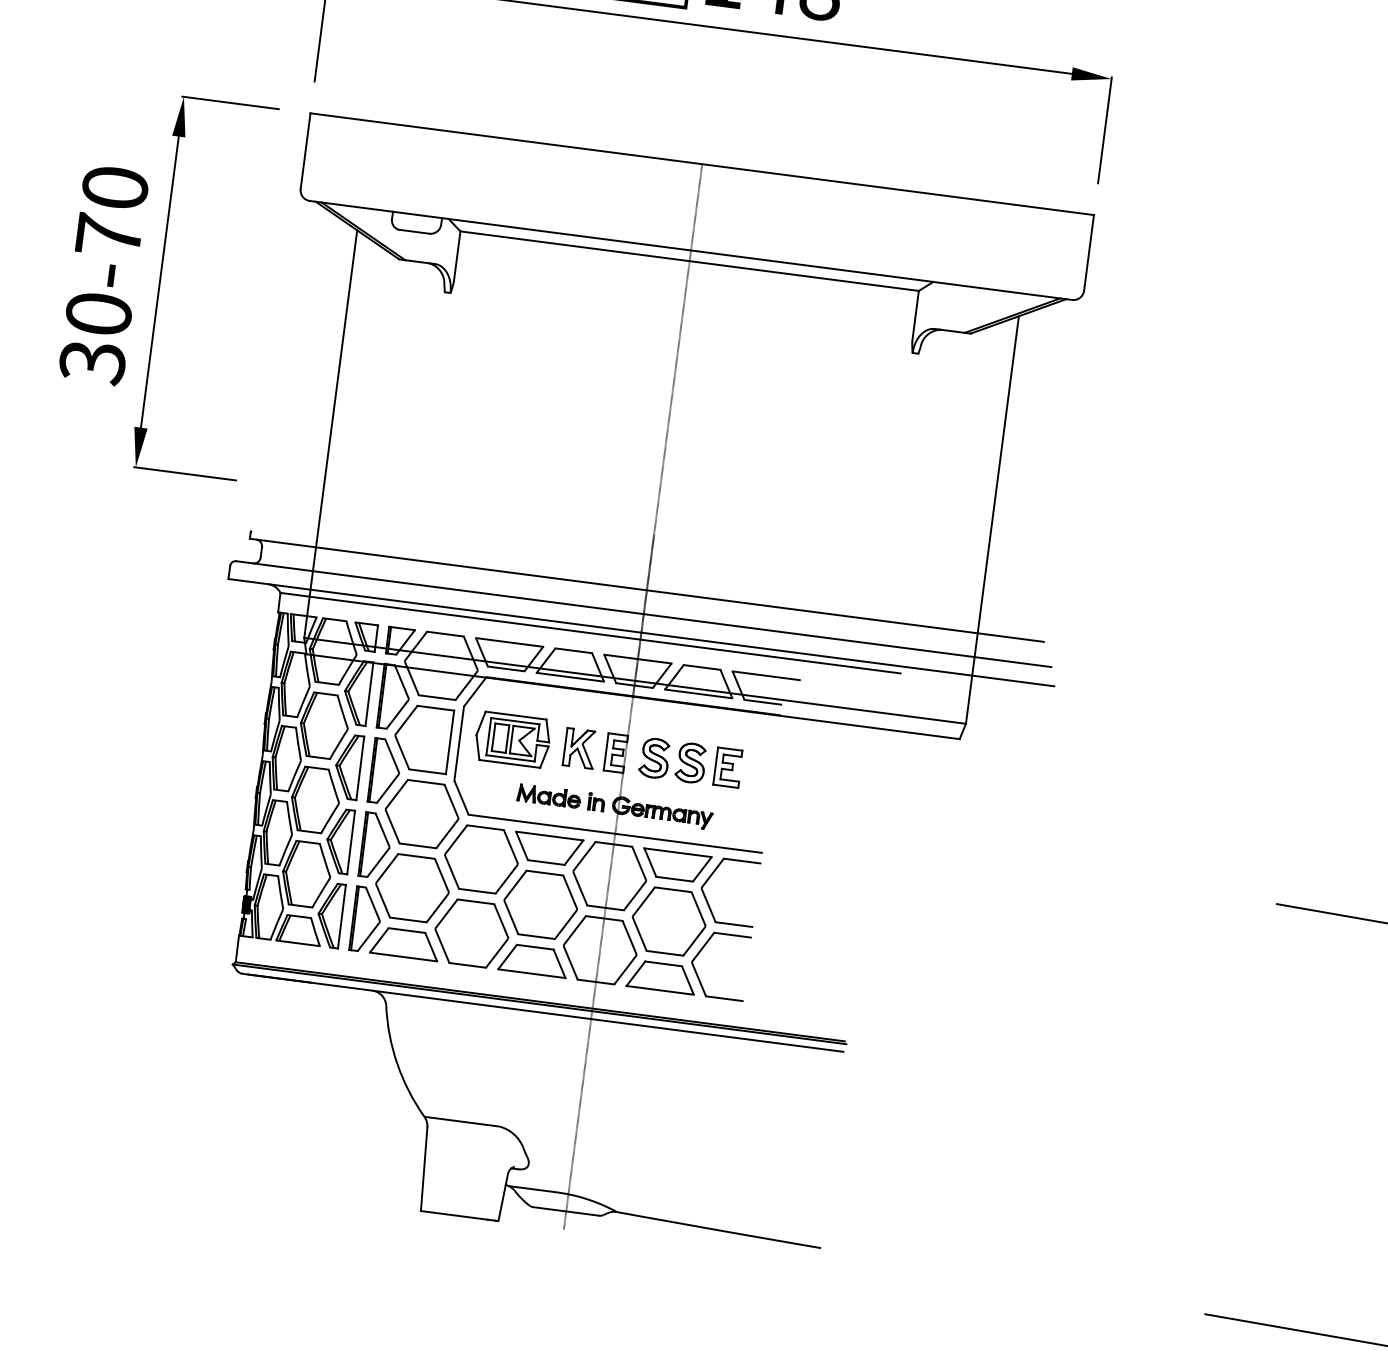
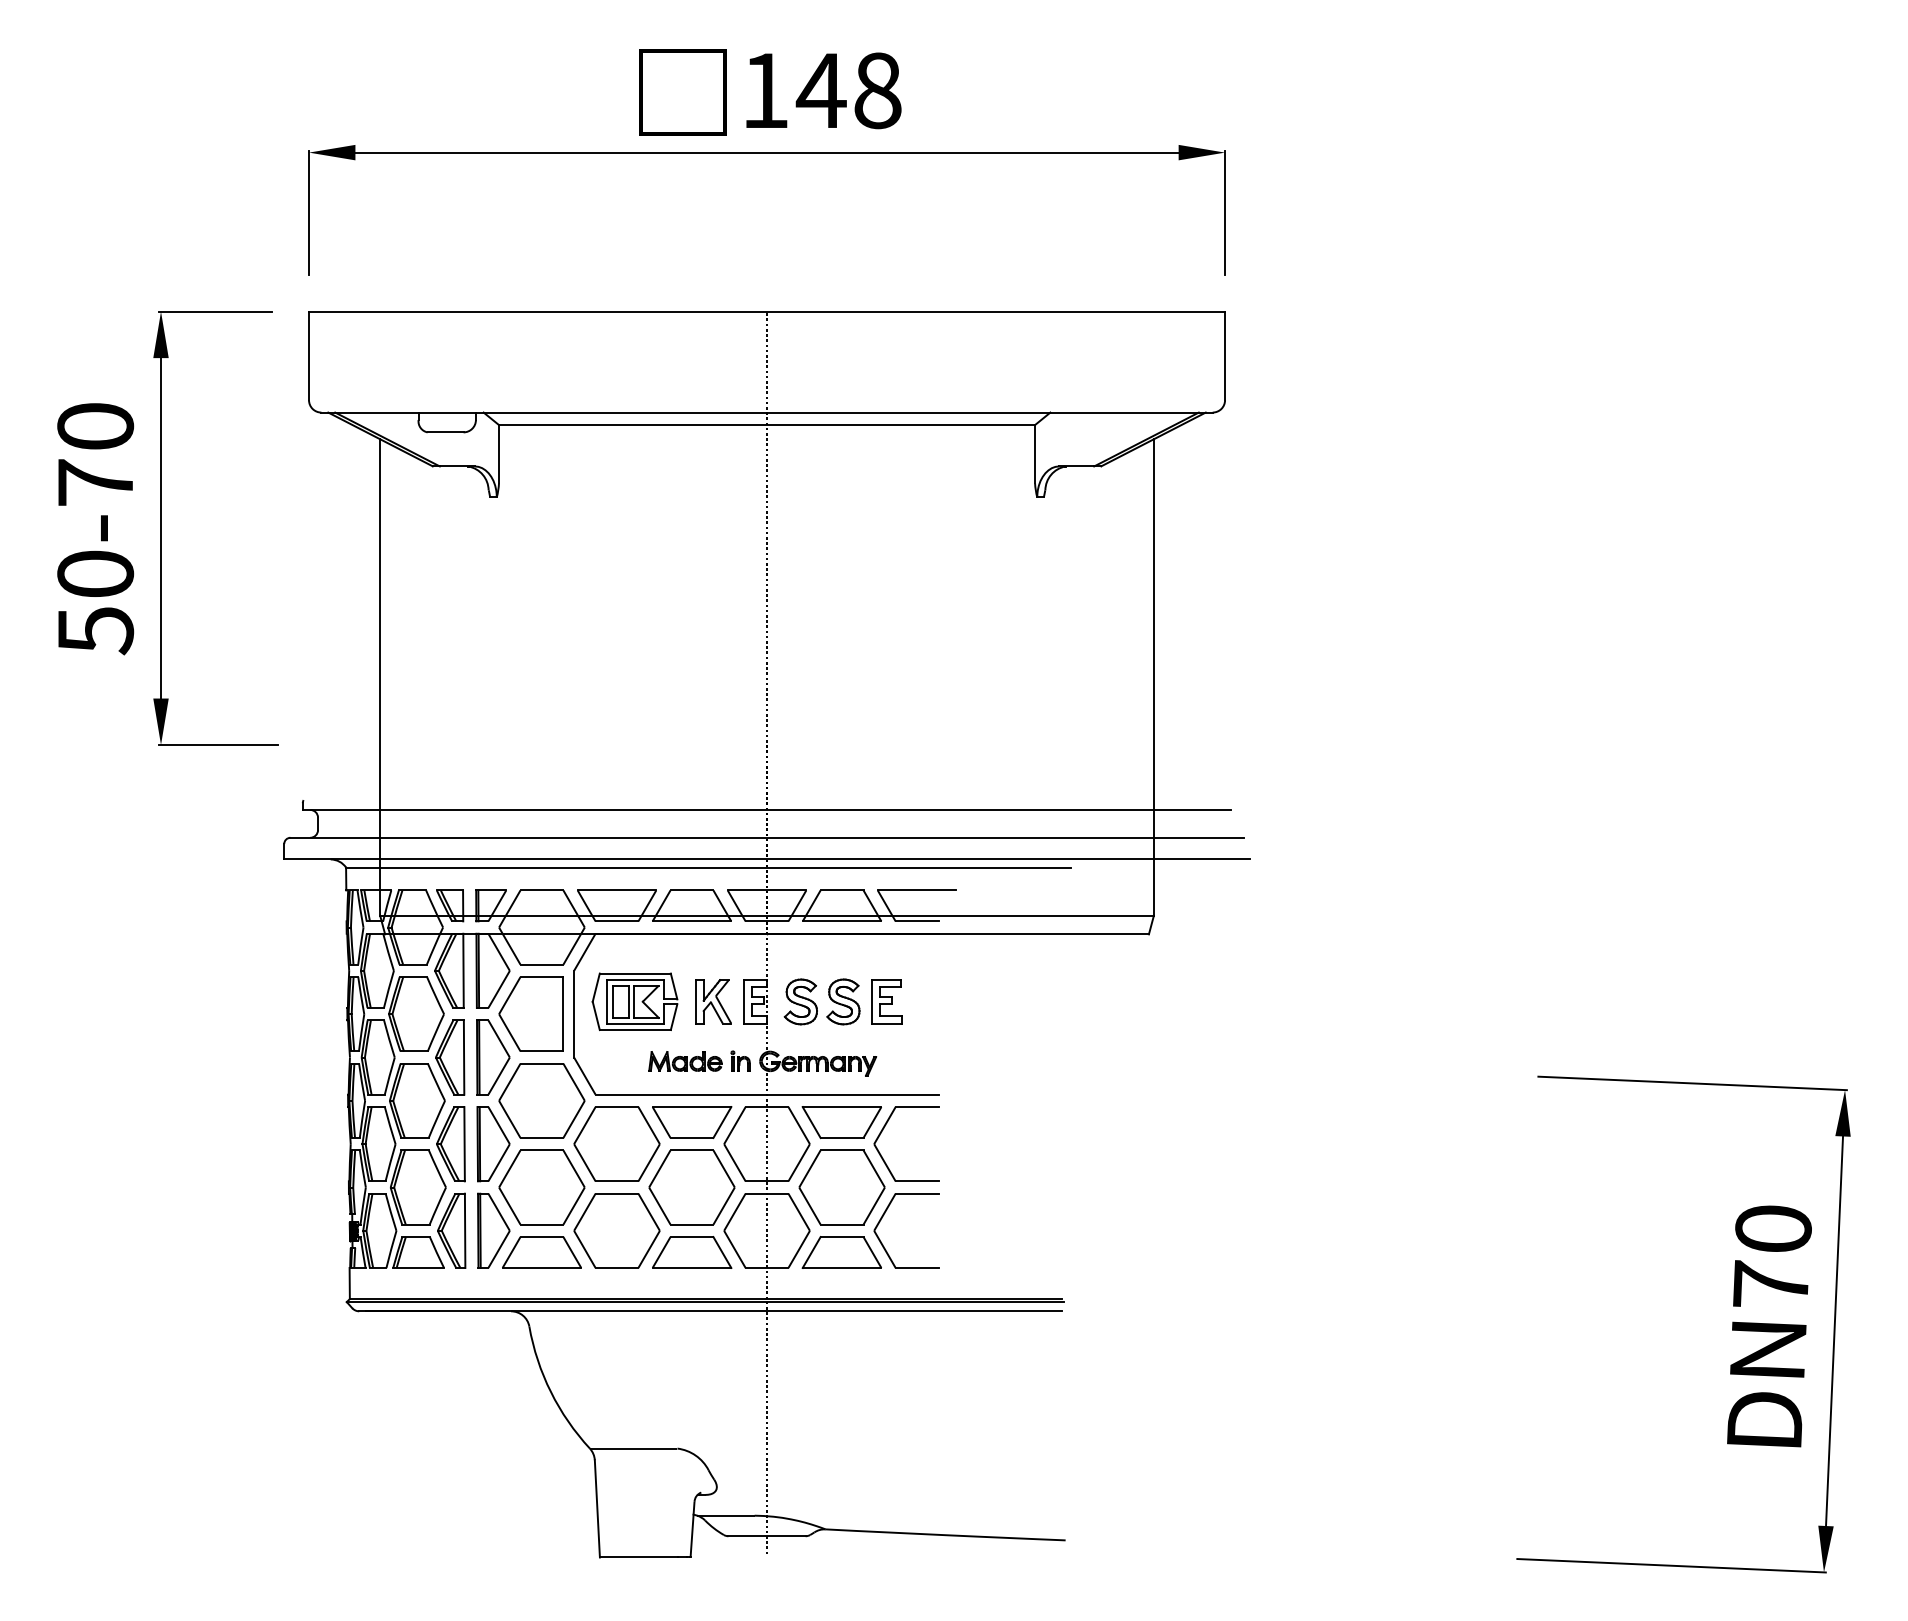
text: (92, 363) -> (95, 631), 30-70 -> 50-70

